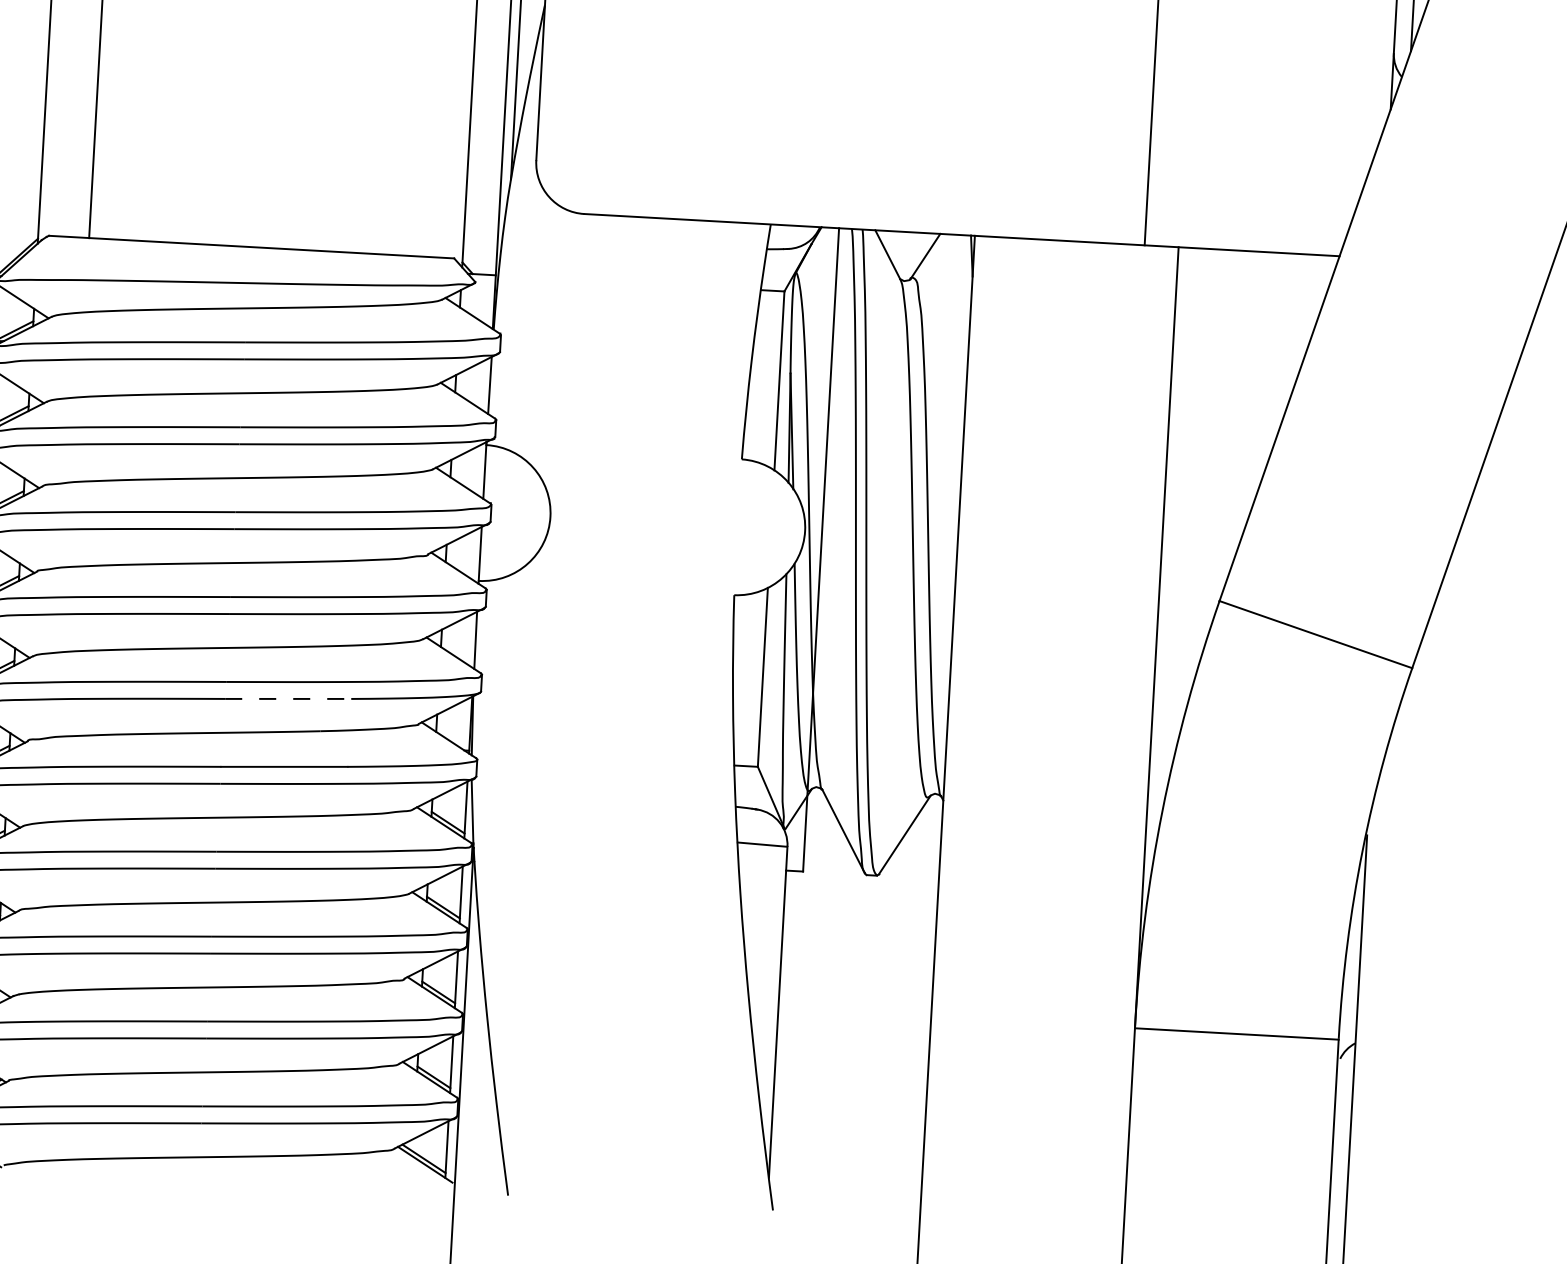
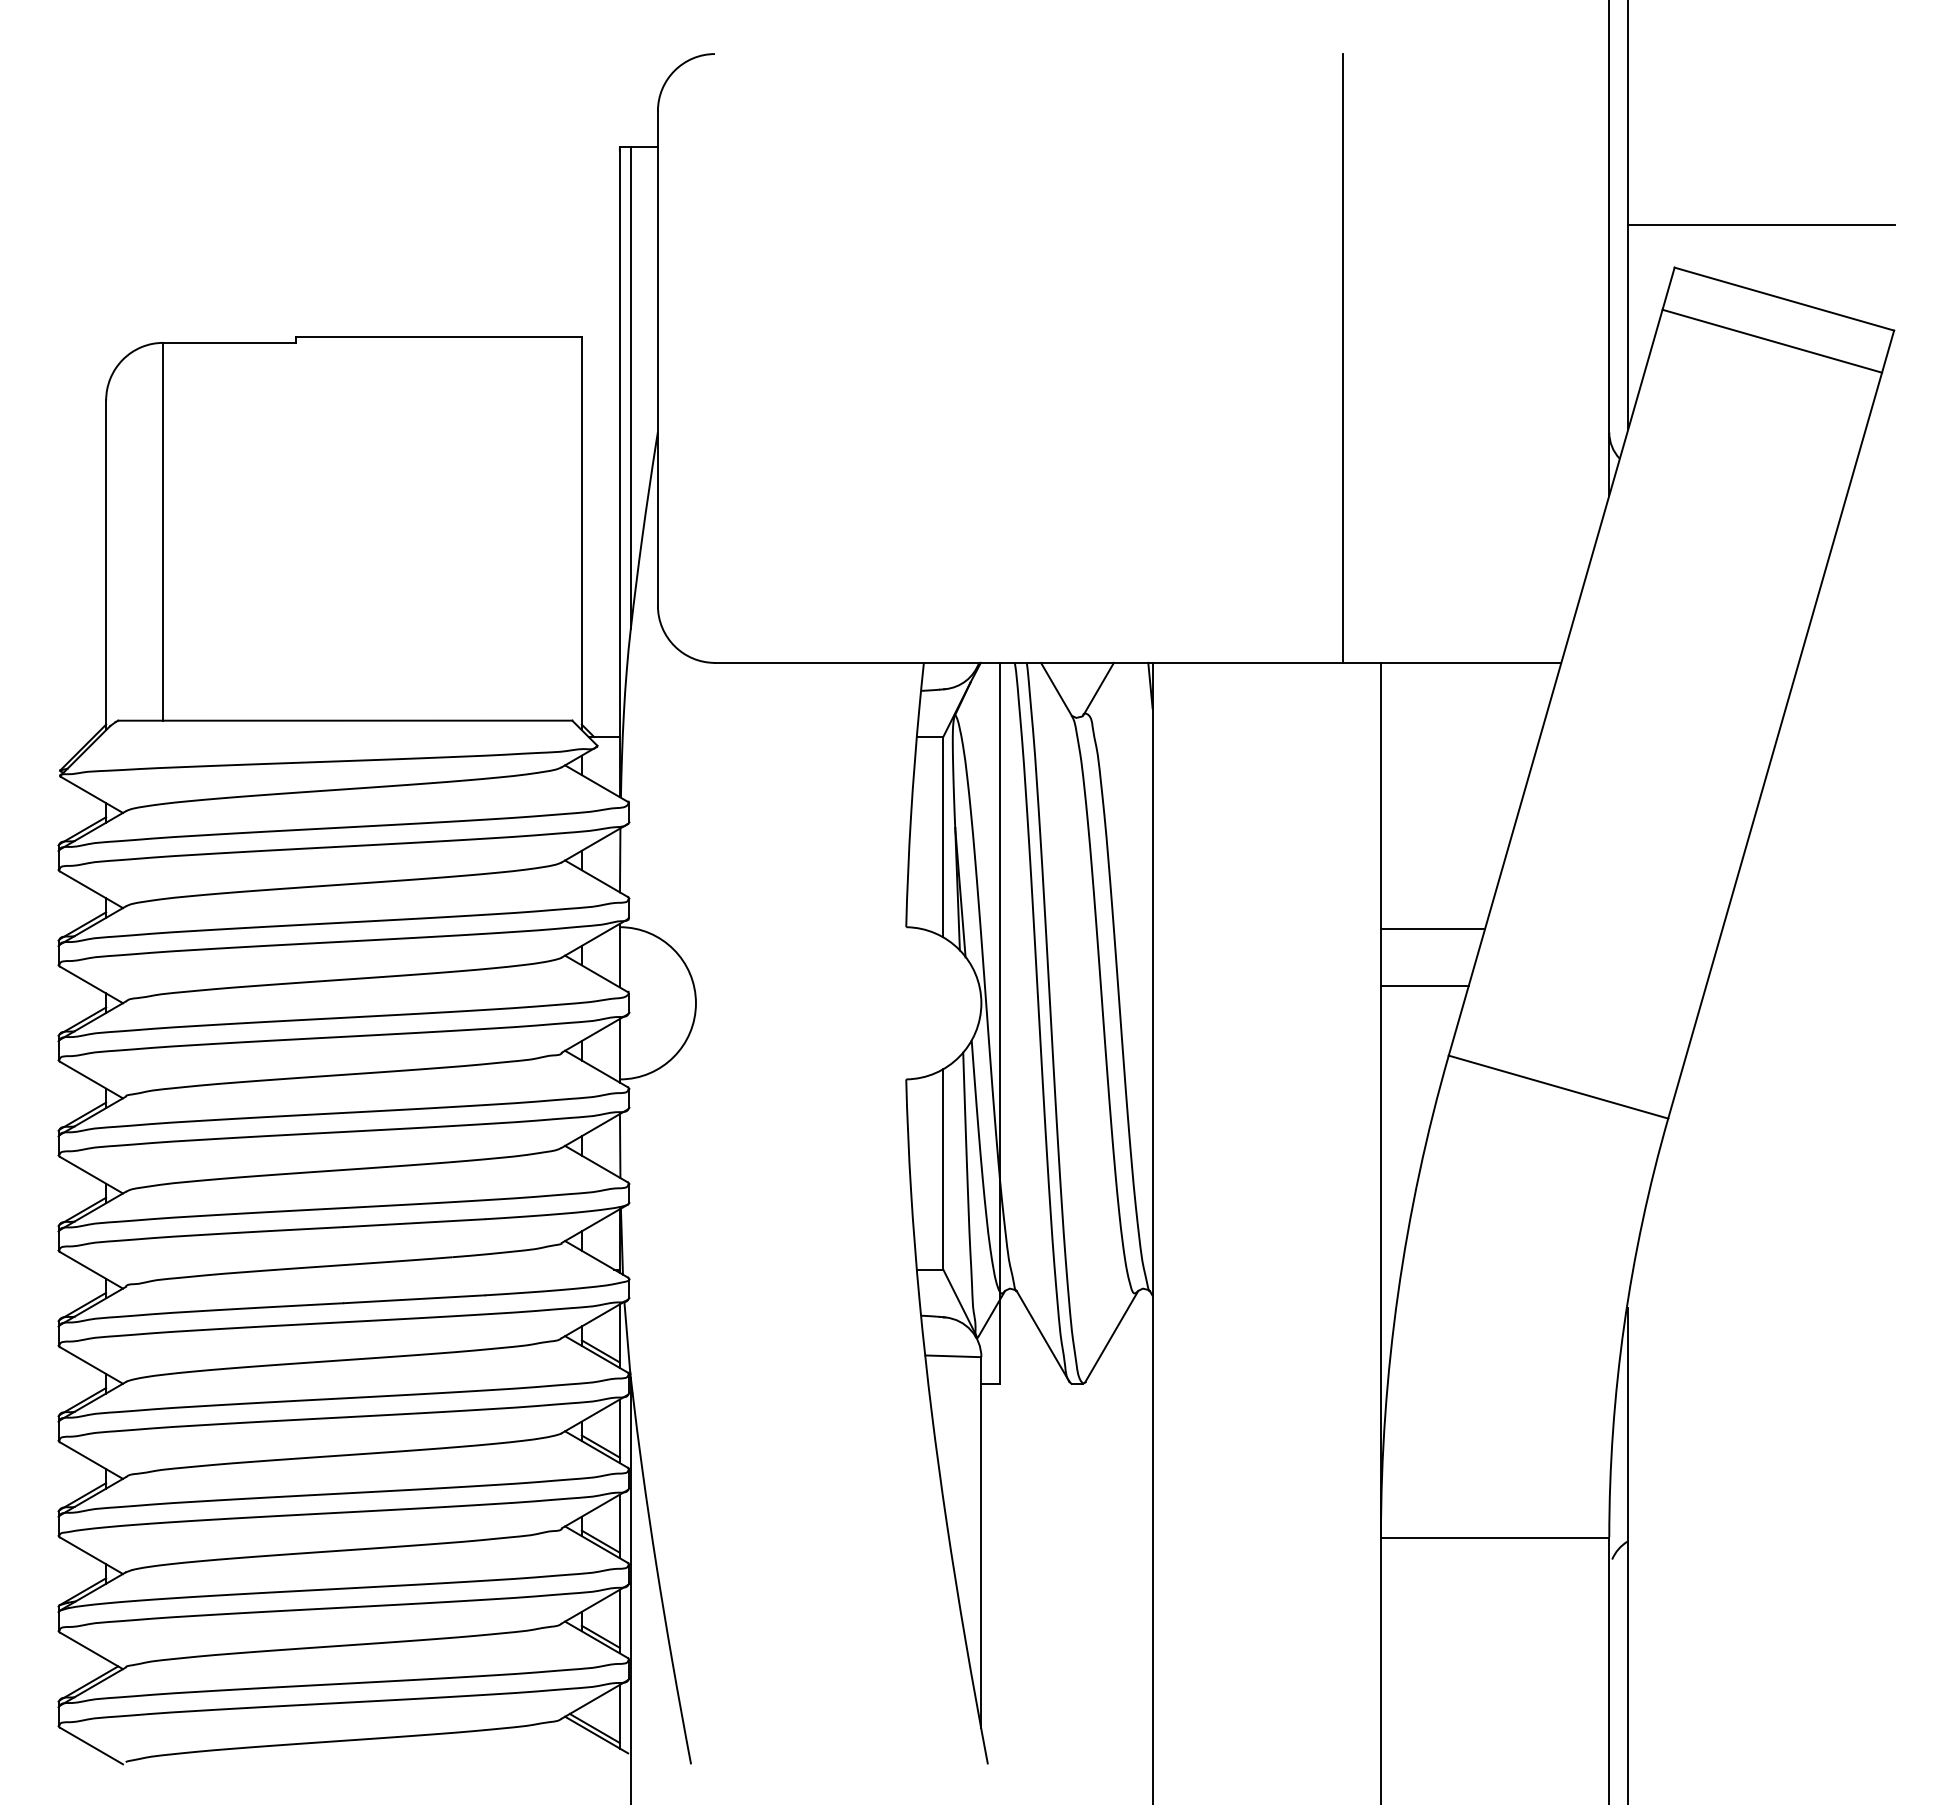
line: (1211, 487) -> (1432, 929), added
line: (1201, 538) -> (1424, 986), added
line: (288, 699) -> (414, 1223), dashed -> solid

